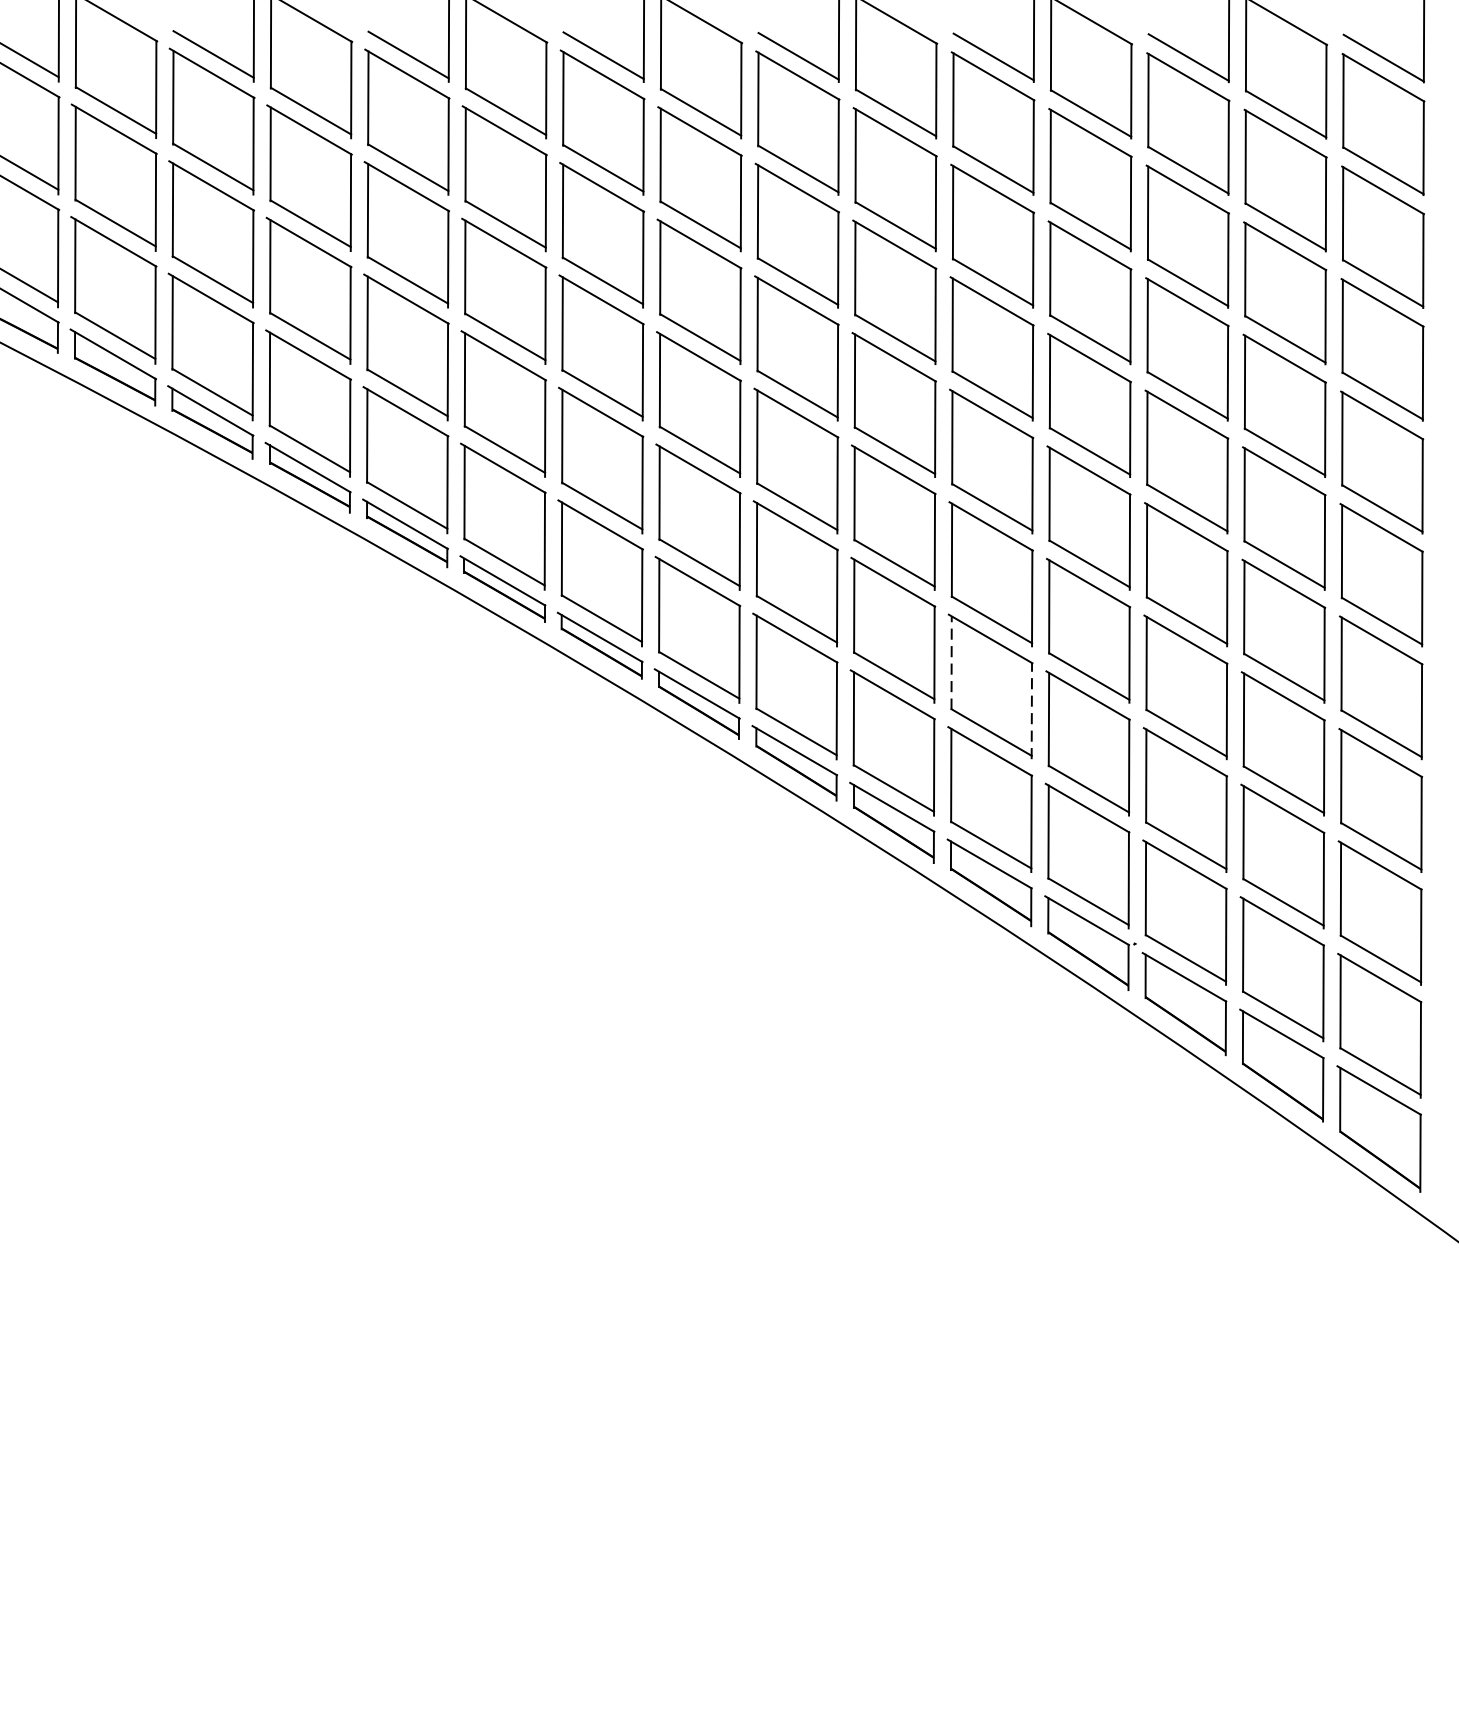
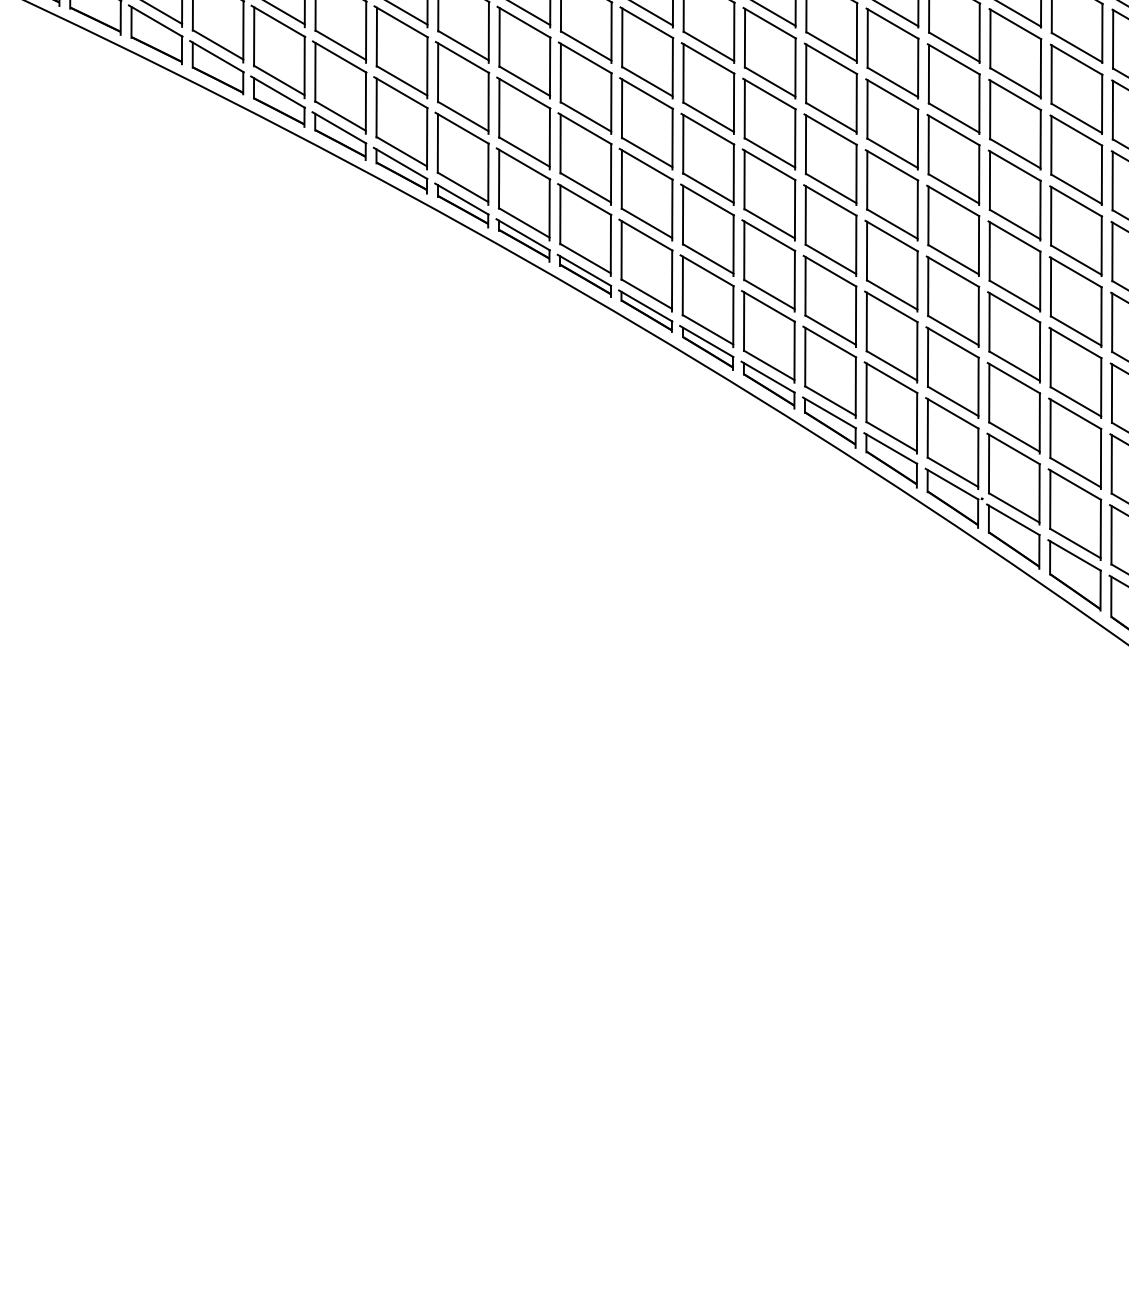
line: (951, 662) -> (866, 321), dashed -> solid
line: (1032, 709) -> (917, 351), dashed -> solid

